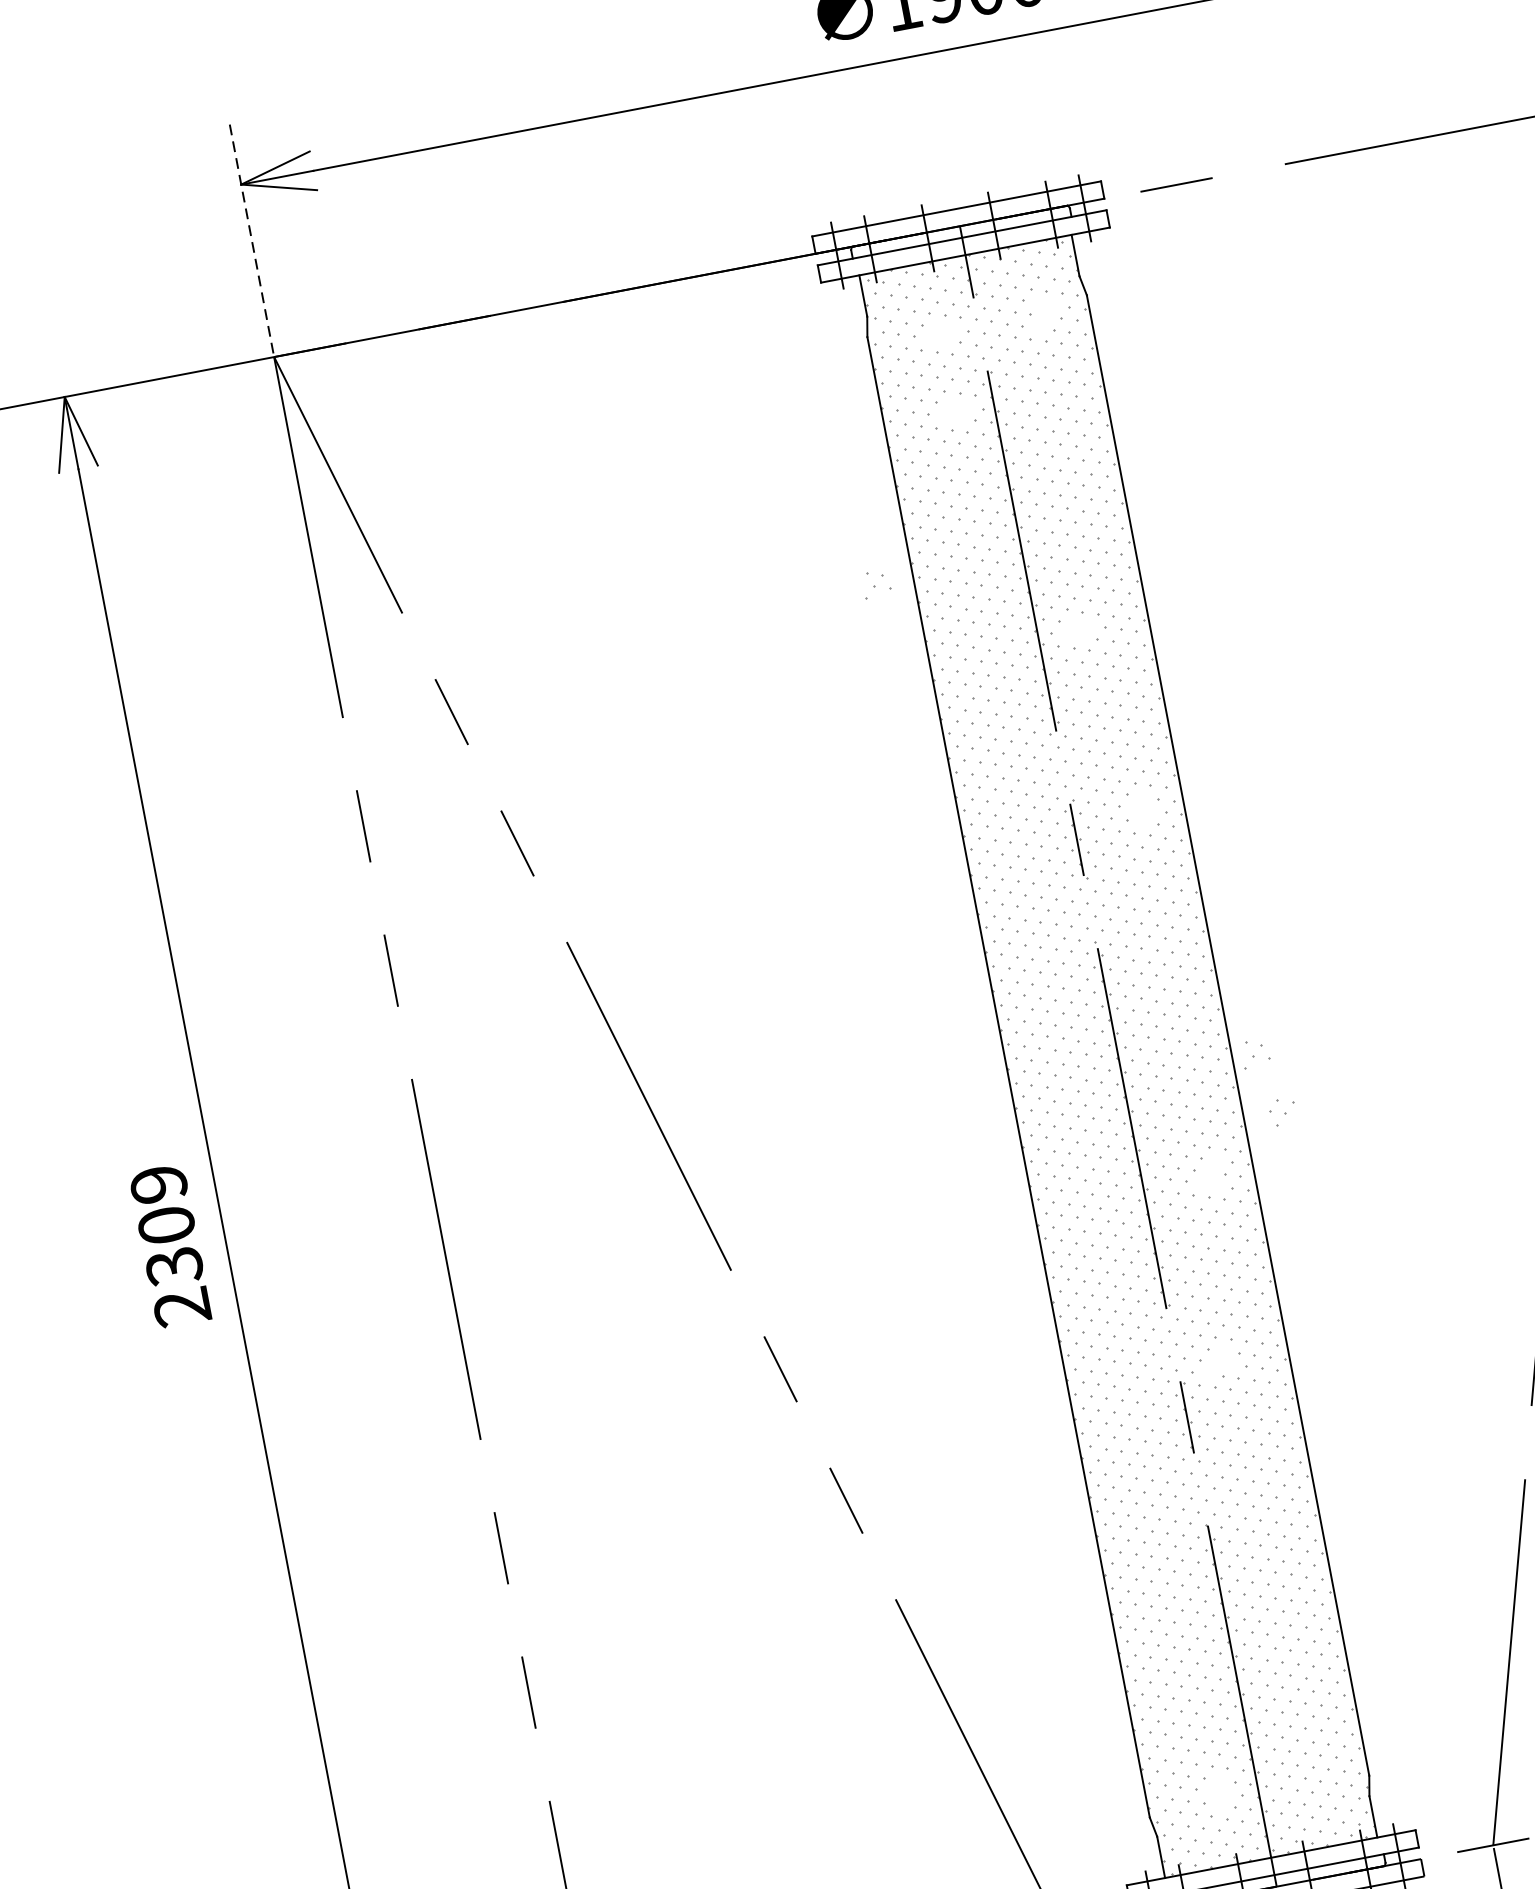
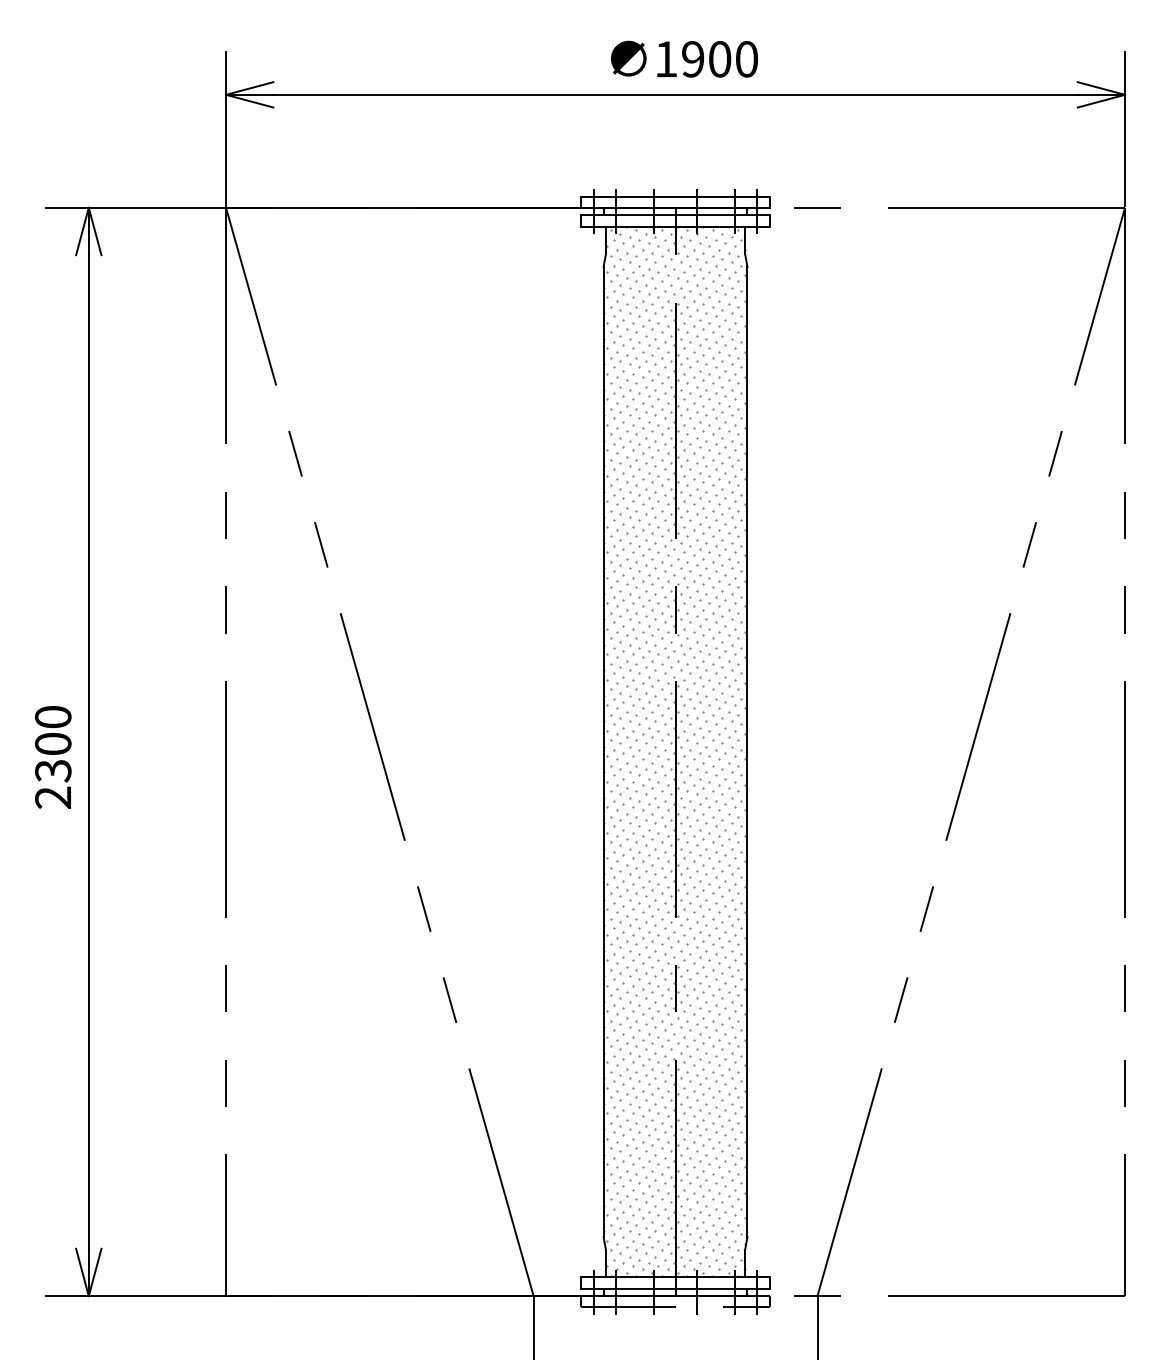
line: (251, 235) -> (226, 128), dashed -> solid
part: (1046, 313) -> (719, 273), added
part: (940, 333) -> (650, 273), added
part: (955, 411) -> (650, 324), added
part: (876, 583) -> (579, 423), removed
part: (1078, 630) -> (701, 477), added
part: (1142, 809) -> (720, 598), added
part: (1255, 1053) -> (762, 766), removed
part: (1282, 1111) -> (772, 806), removed
part: (1210, 1174) -> (719, 837), added
text: (159, 1184) -> (53, 717), 2309 -> 2300
part: (1217, 1362) -> (701, 957), added
part: (1219, 1792) -> (650, 1229), added

